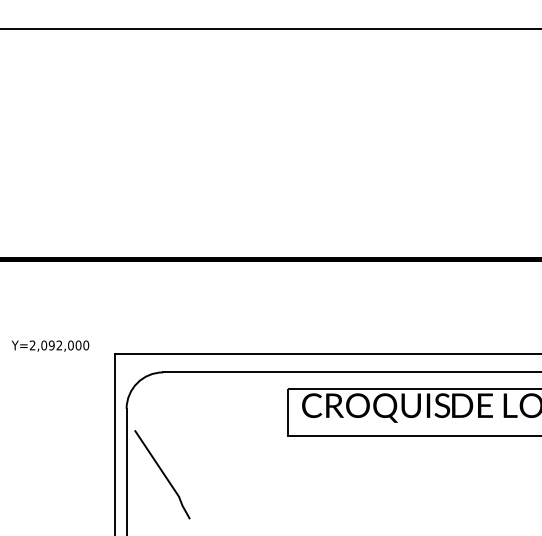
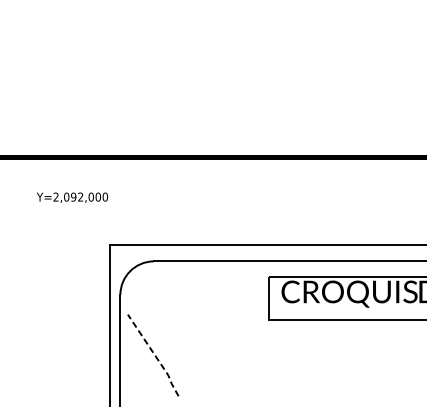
text: (50, 345) -> (72, 197), moved
line: (164, 475) -> (155, 356), solid -> dashed

